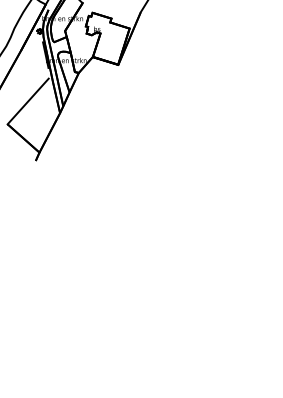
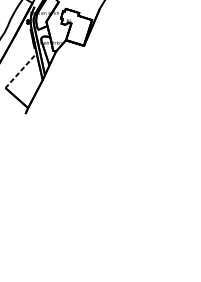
line: (28, 101) -> (20, 71), solid -> dashed

